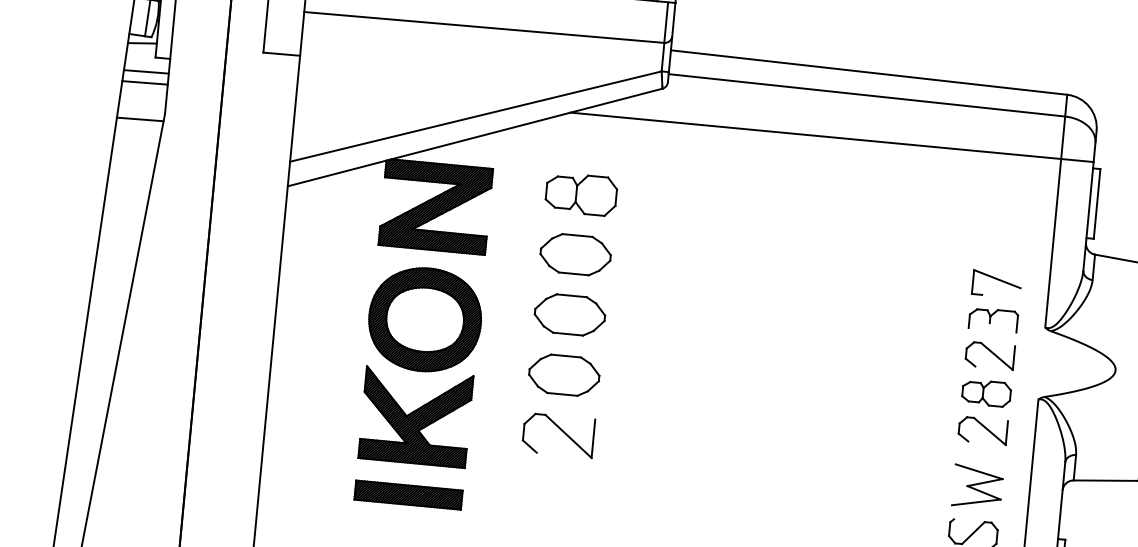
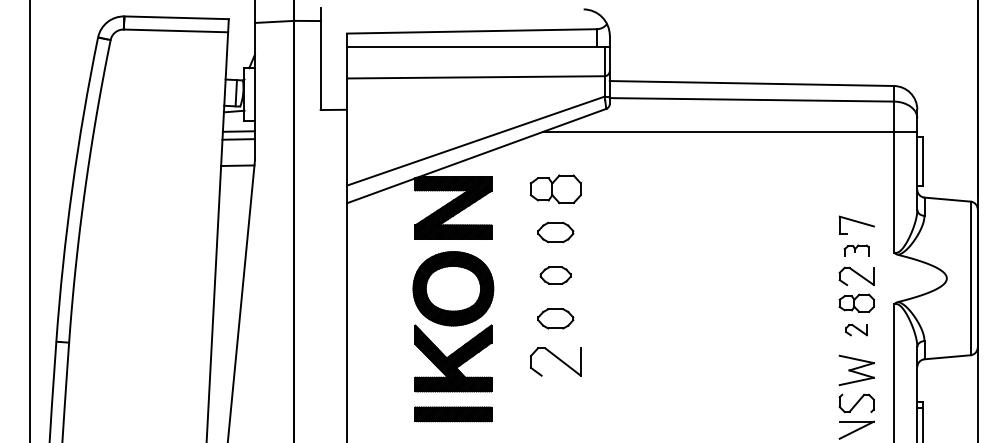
part: (575, 254) -> (555, 232), size x0.7
part: (569, 314) -> (555, 275), size x0.6
part: (993, 319) -> (856, 250), size x0.7
part: (563, 374) -> (555, 318), size x0.7
part: (982, 429) -> (856, 329), size x0.6

